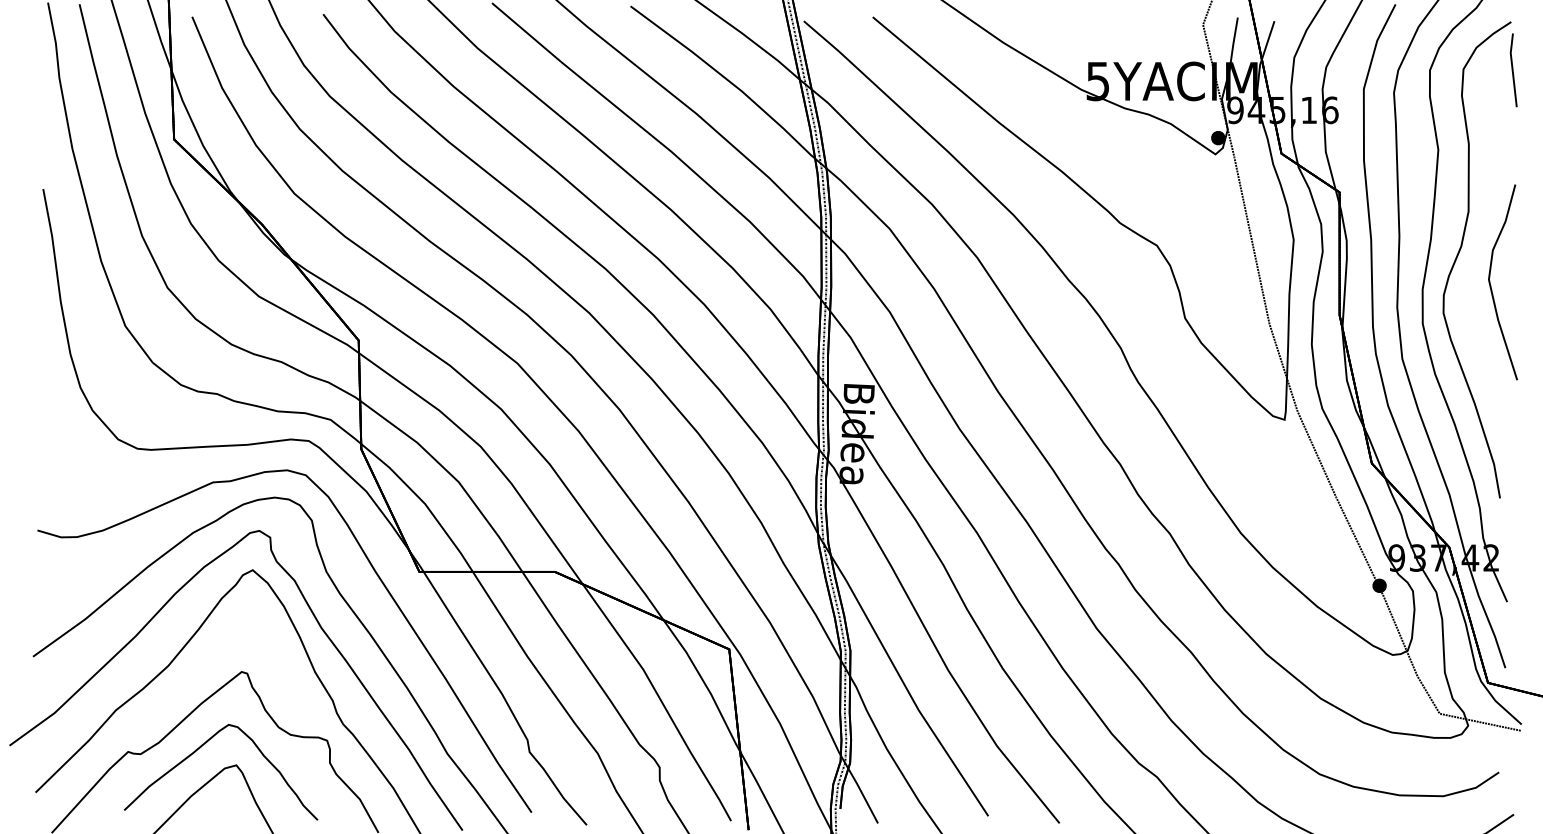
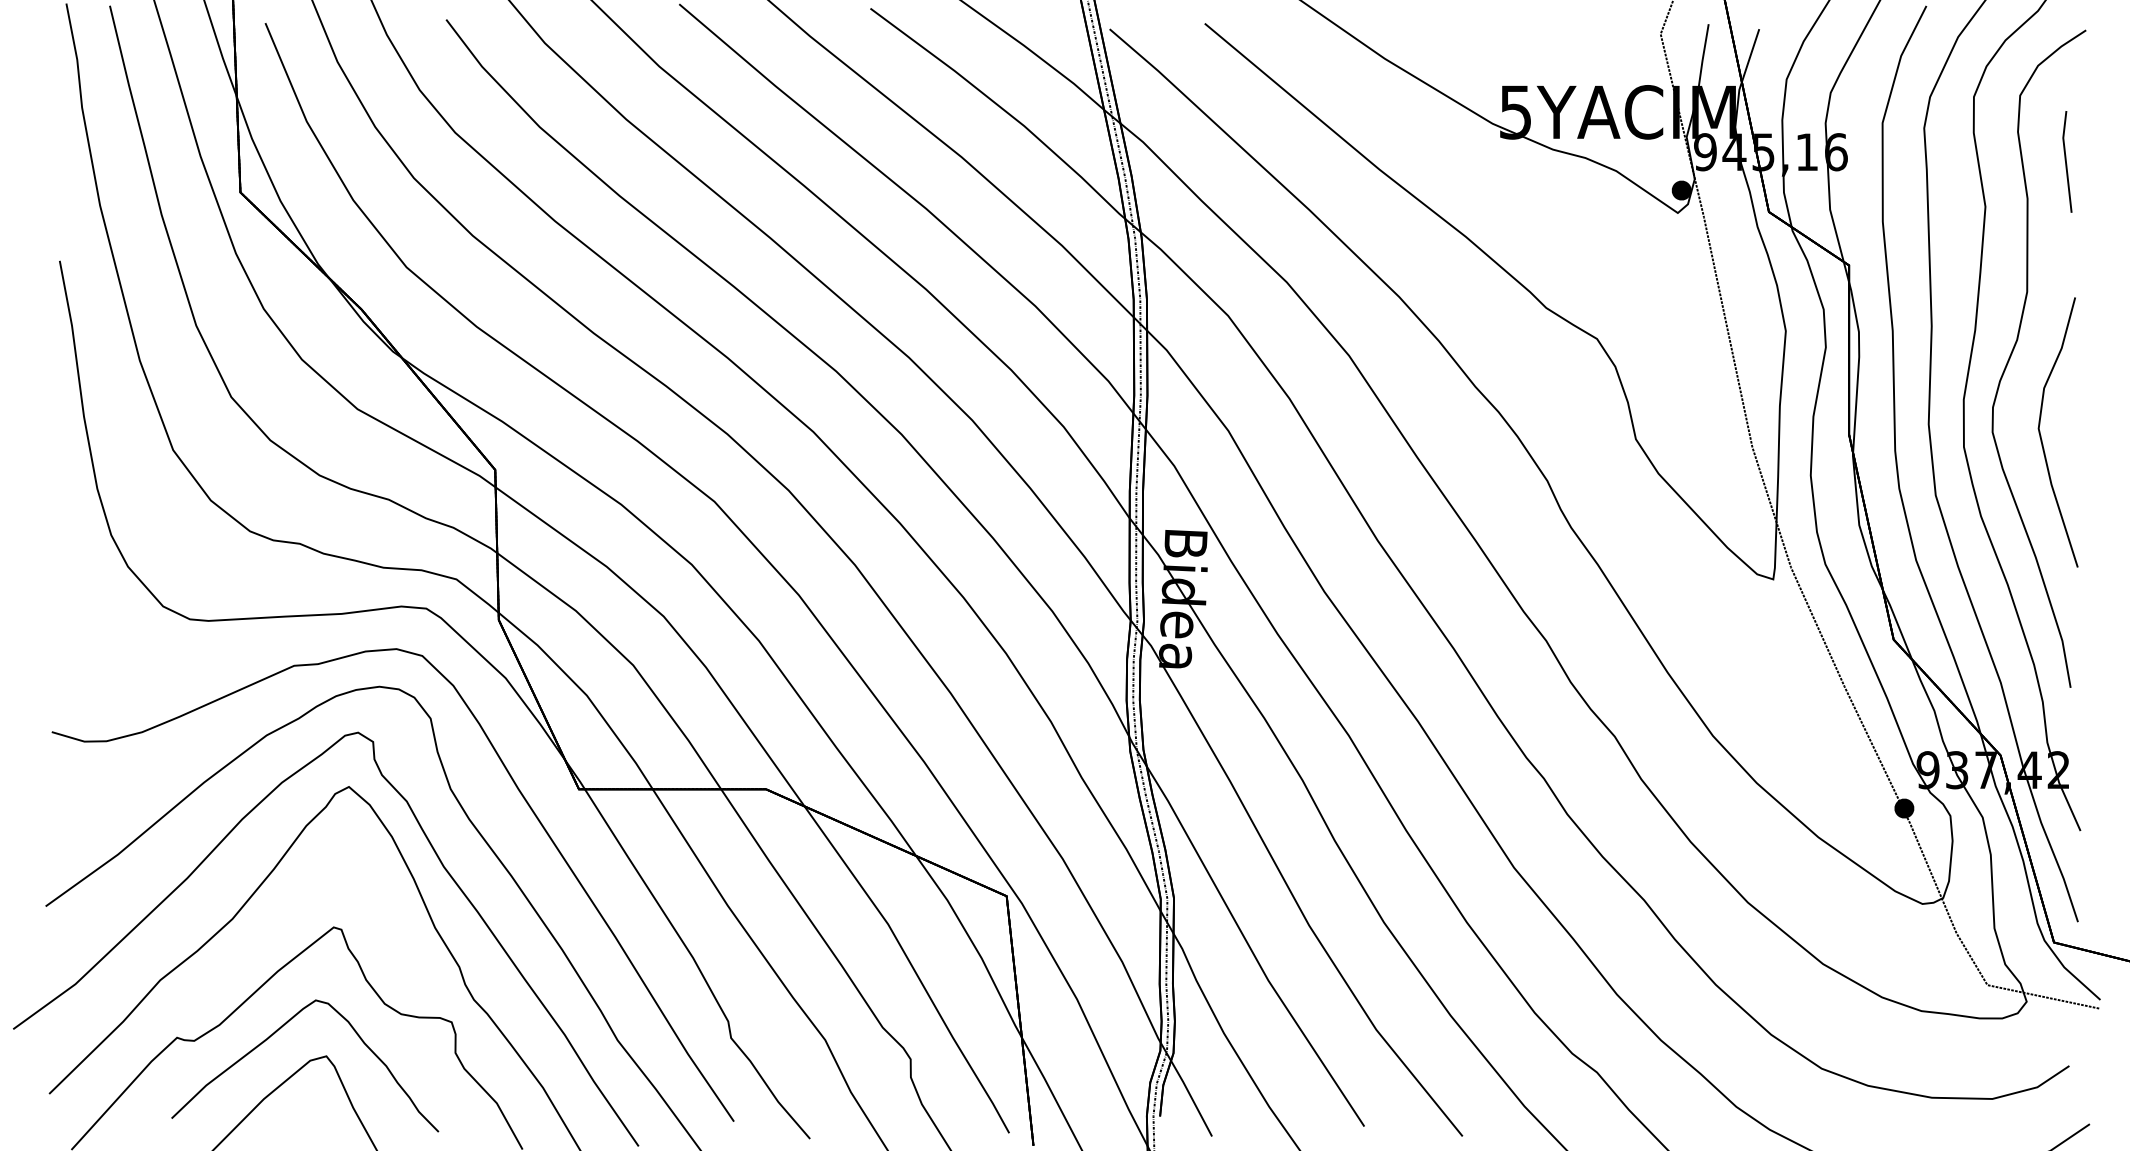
line: (1513, 70) -> (2067, 162), moved
curve: (1491, 285) -> (2042, 436), moved

